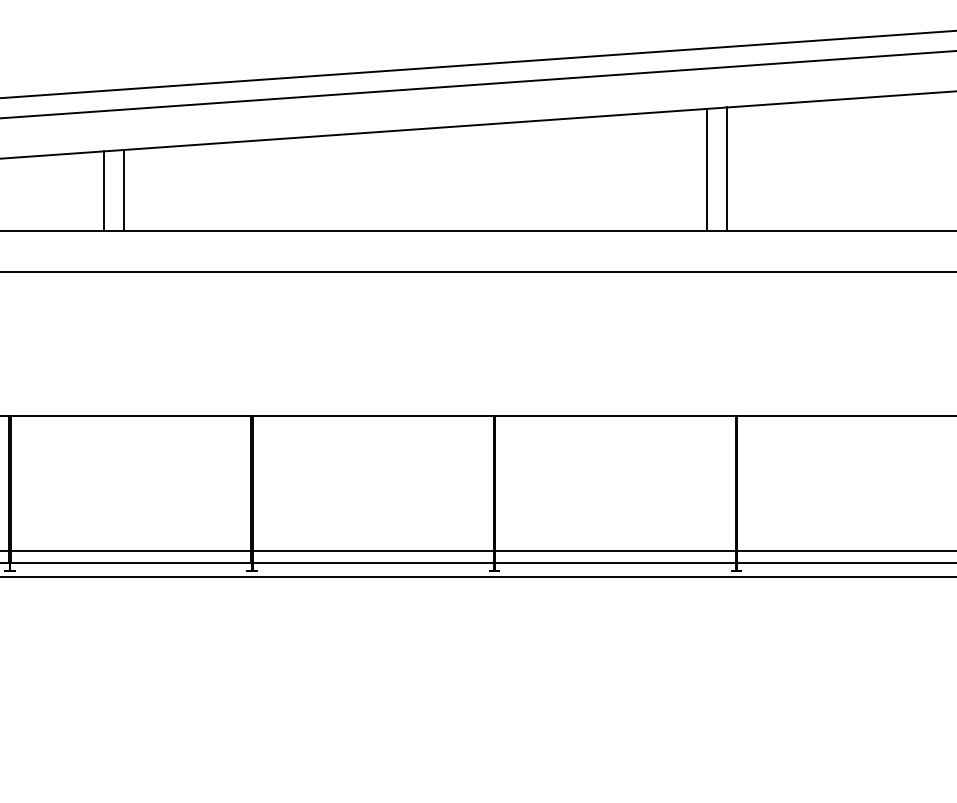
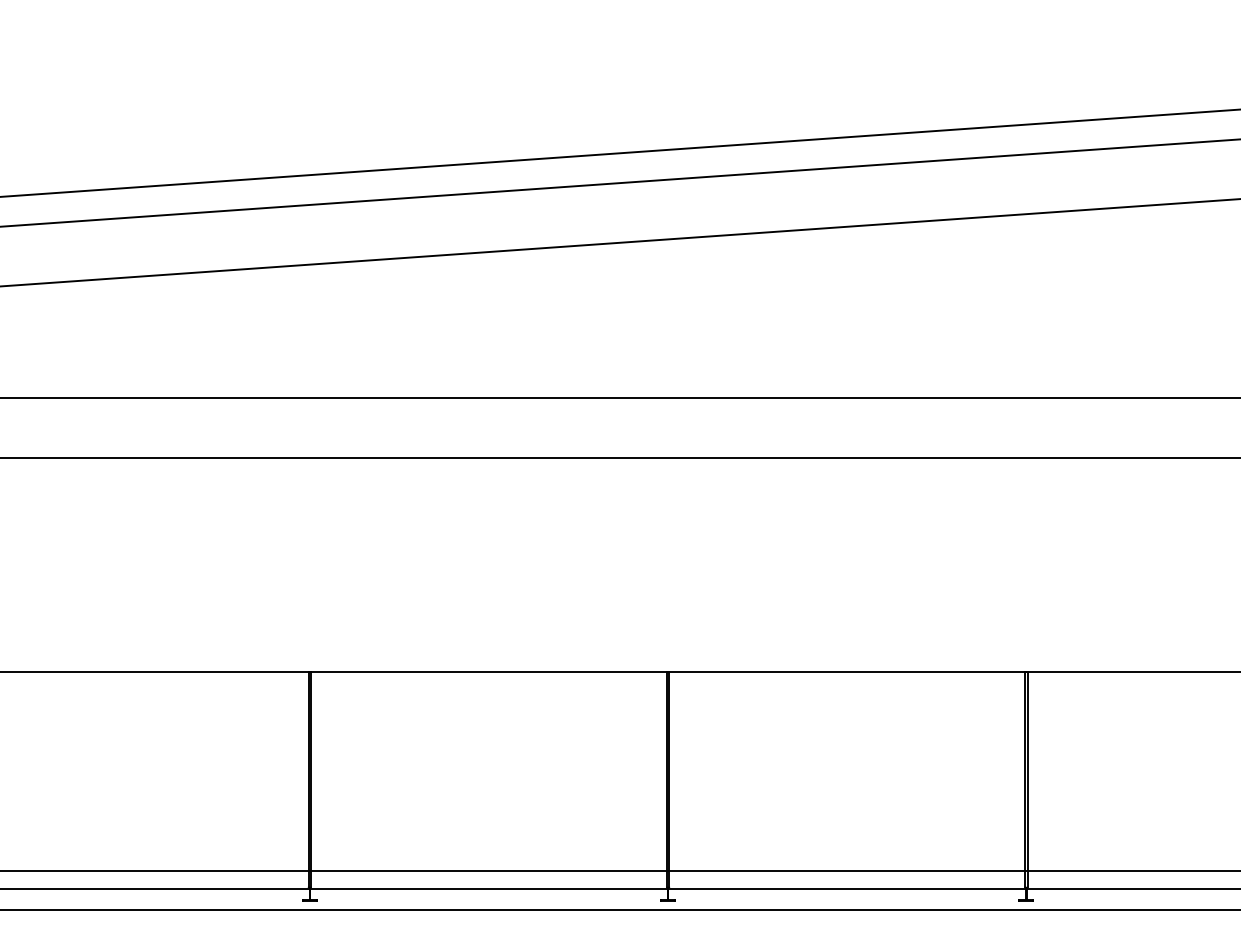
line: (707, 169) -> (983, 306), removed
line: (727, 169) -> (1012, 306), removed
line: (123, 190) -> (119, 337), removed
line: (103, 191) -> (89, 339), removed

